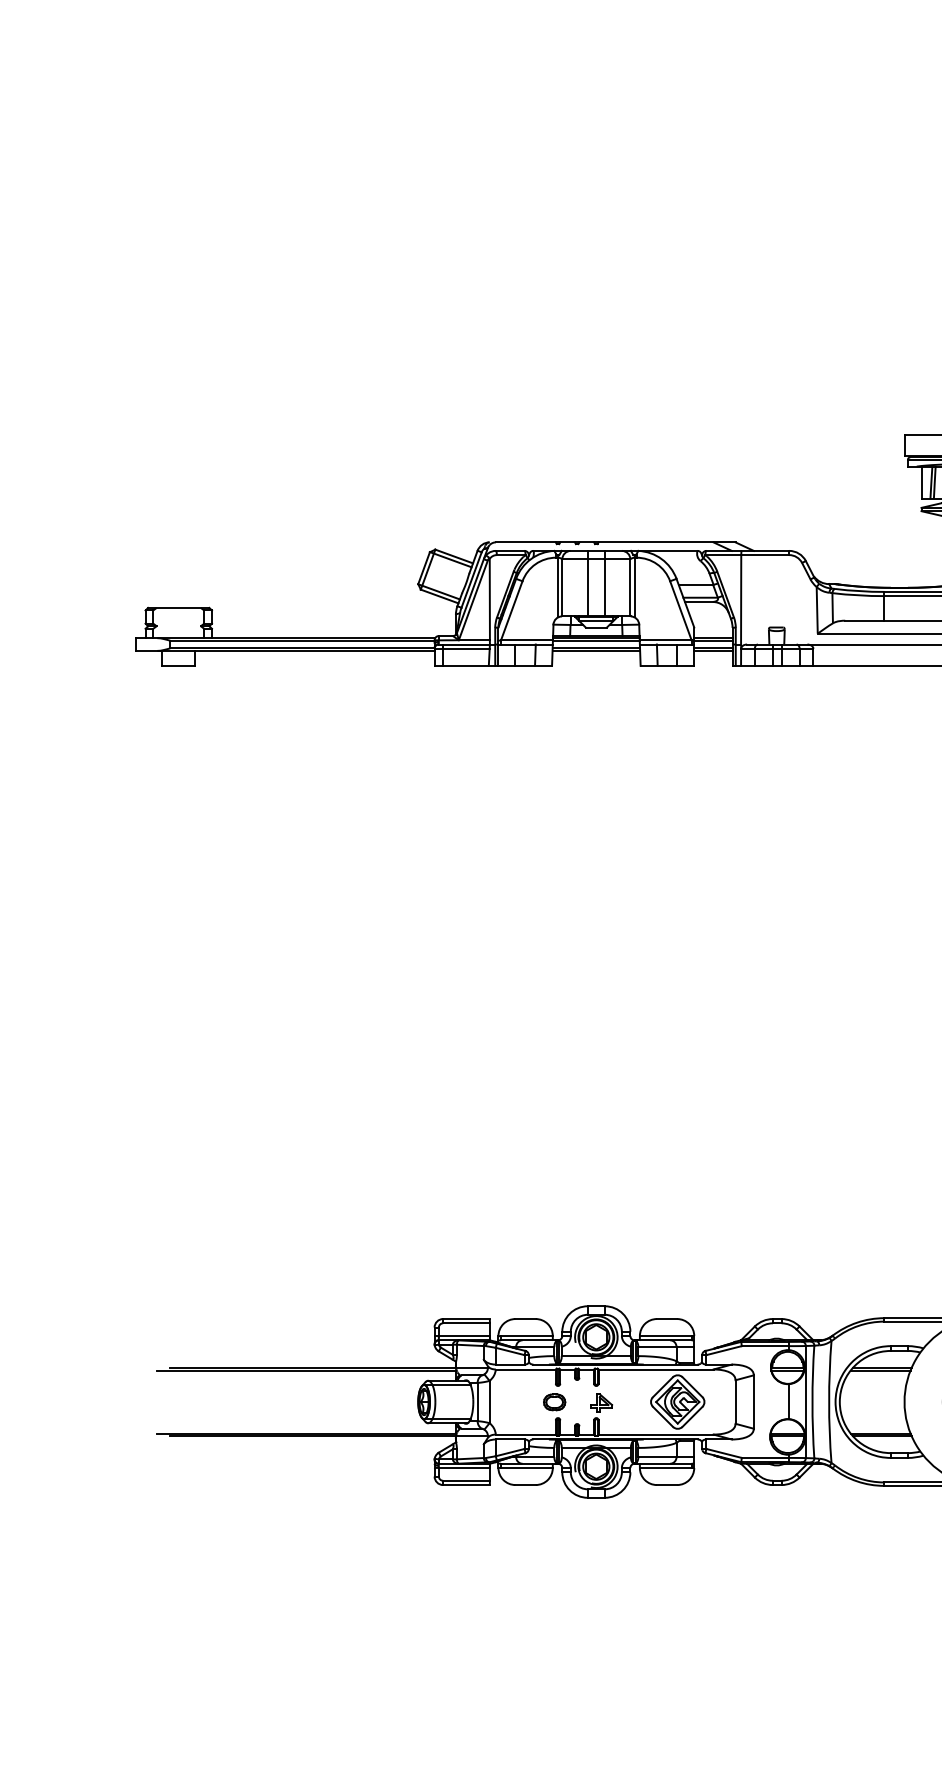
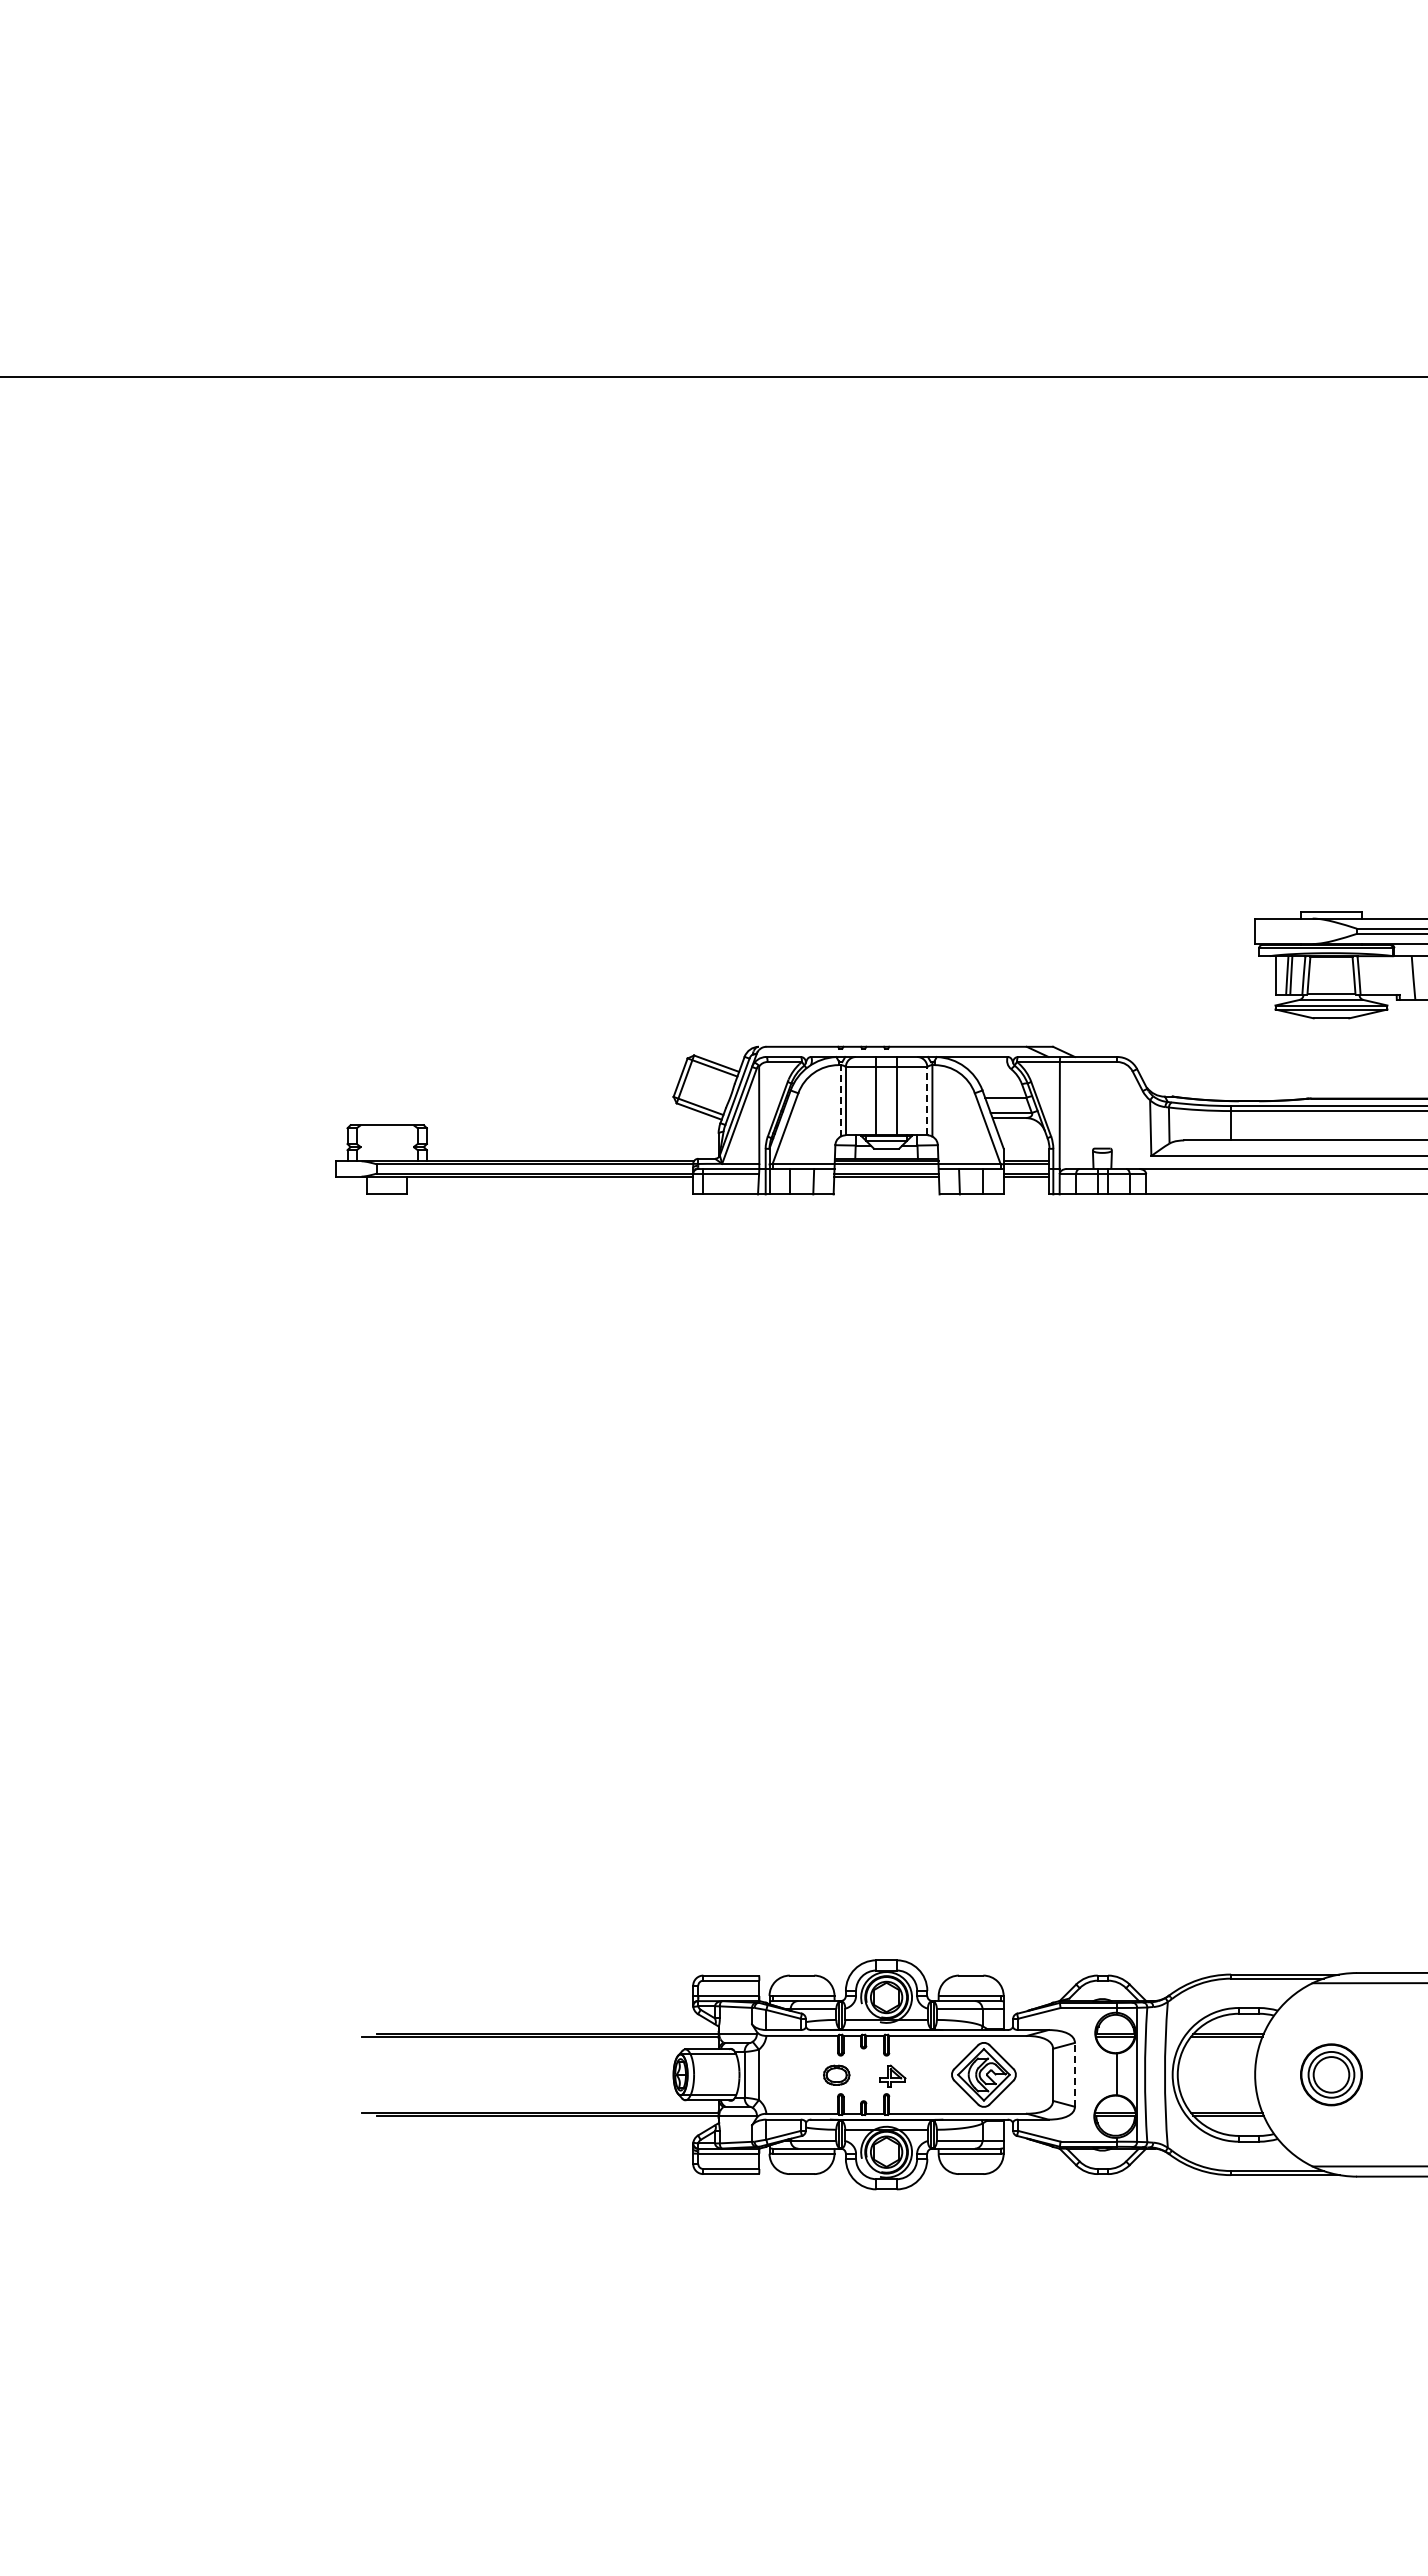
line: (557, 585) -> (840, 1098), solid -> dashed
line: (630, 587) -> (927, 1100), solid -> dashed
line: (753, 1401) -> (1074, 2074), solid -> dashed

